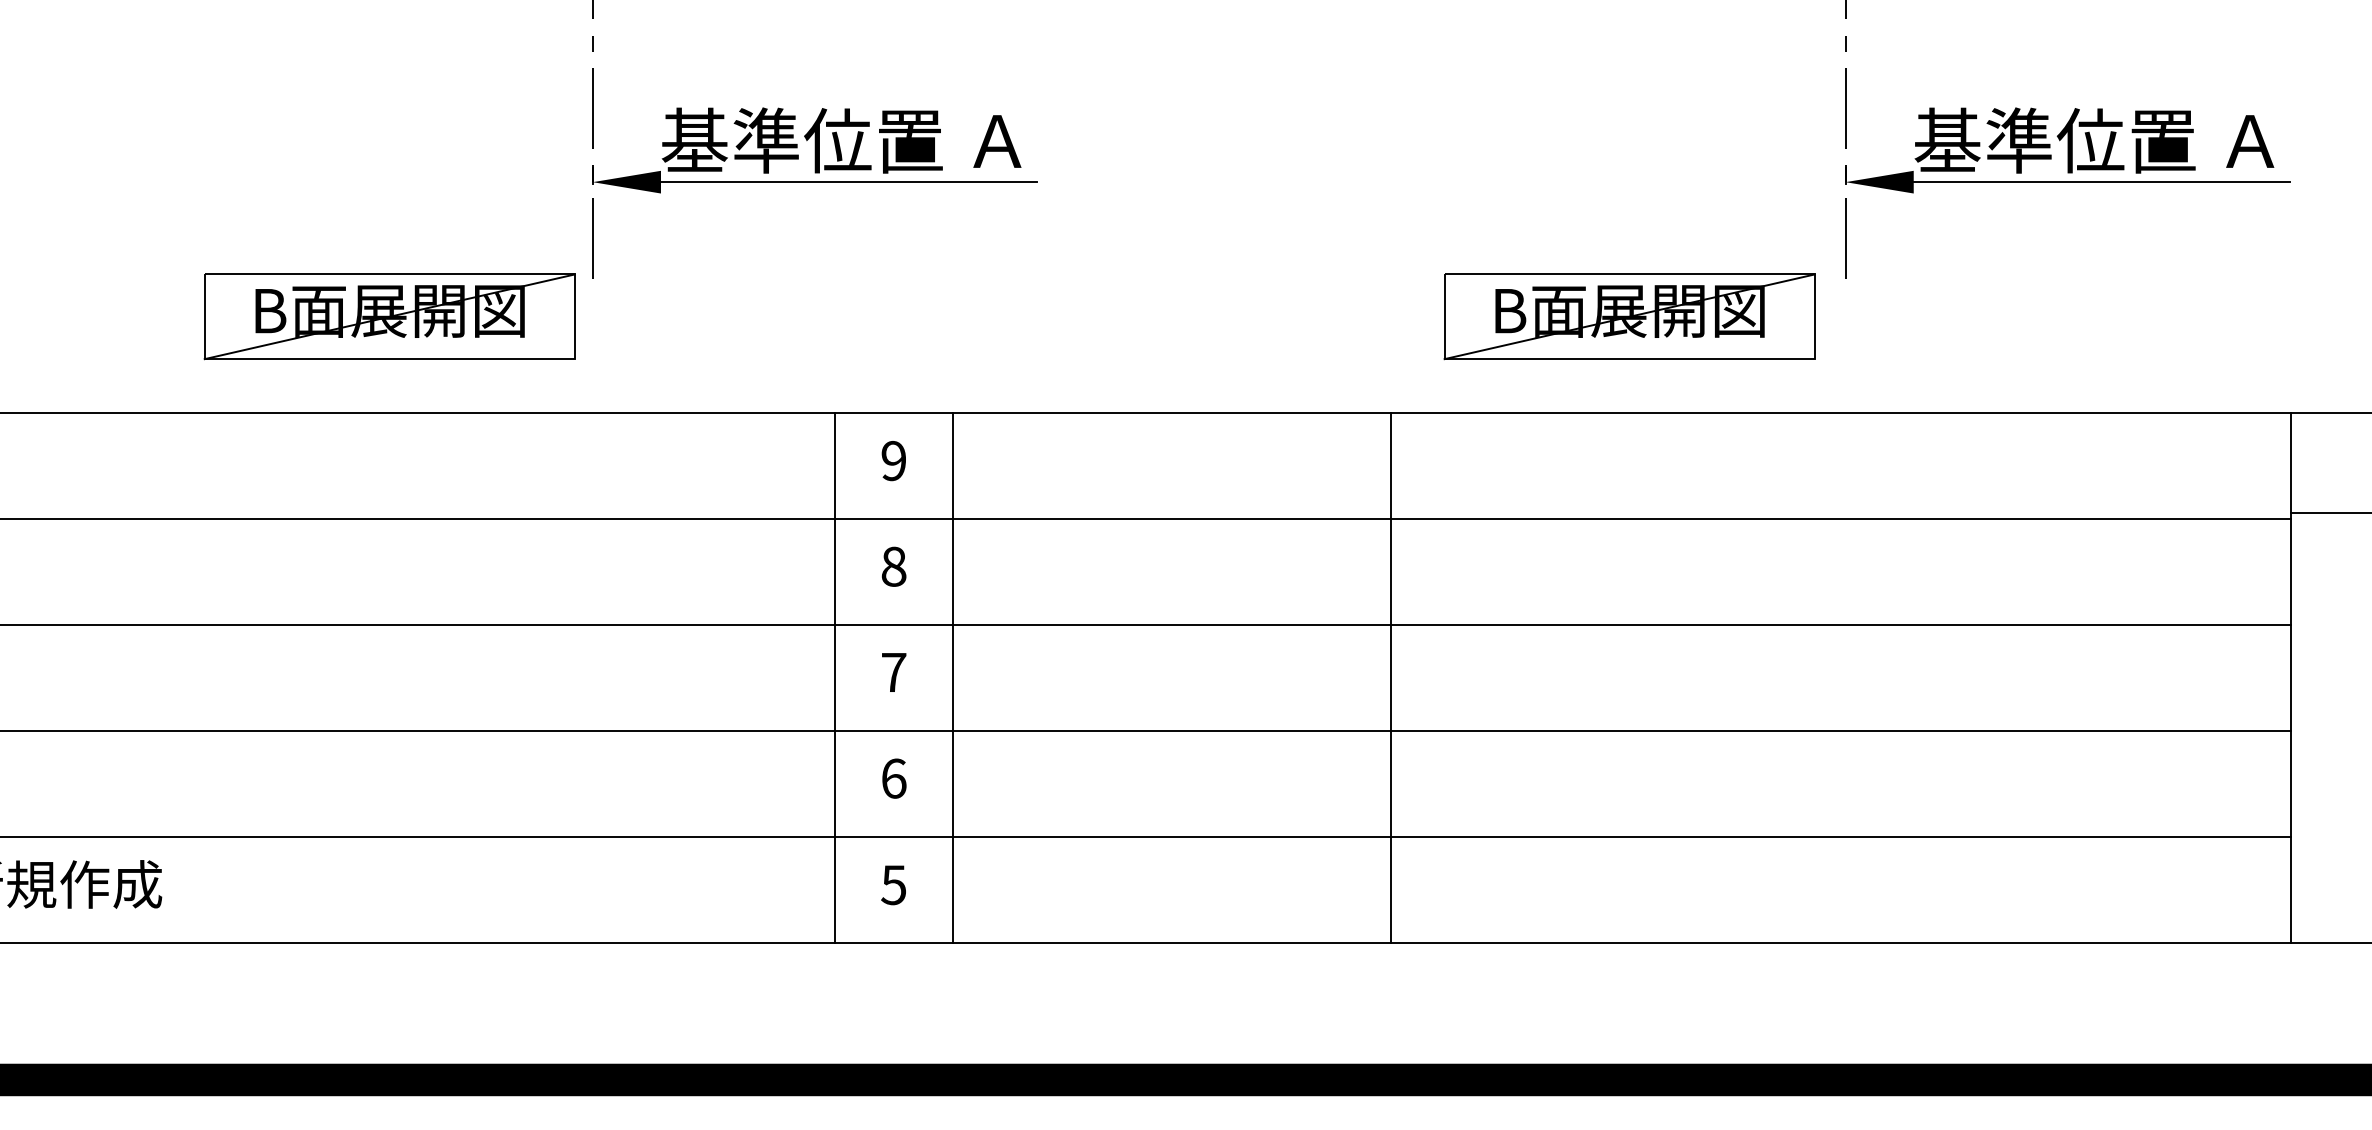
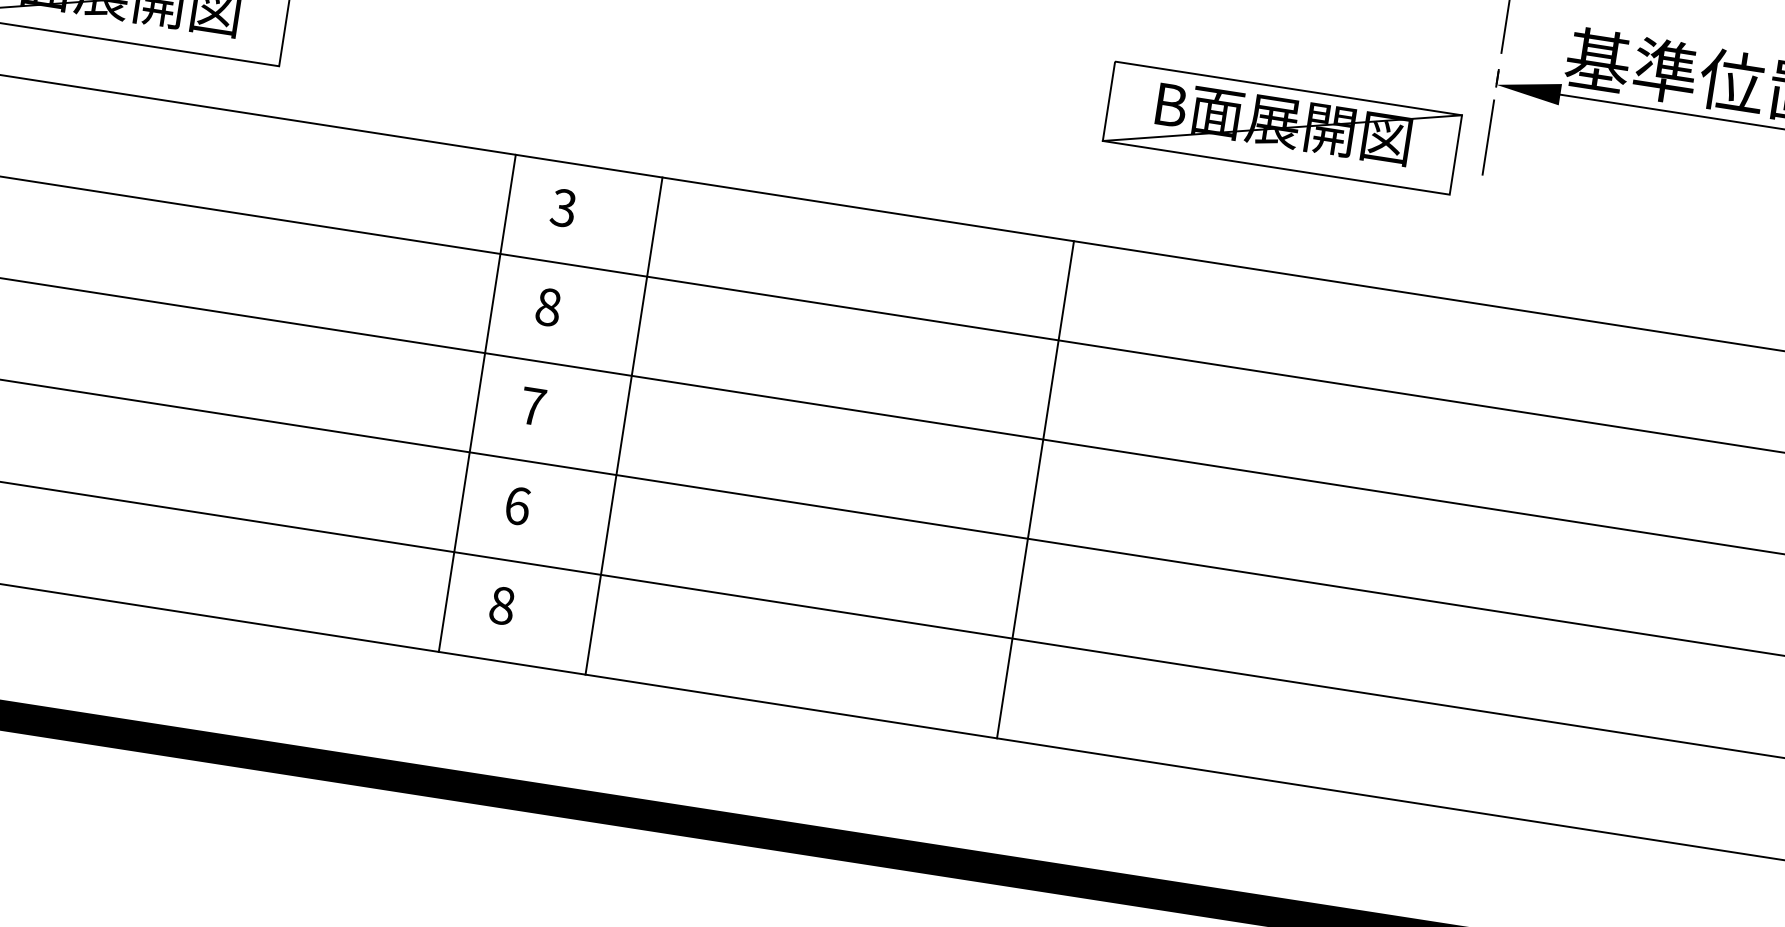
part: (1629, 316) -> (1282, 127), moved
text: (893, 461) -> (563, 208), 9 -> 3
line: (952, 678) -> (623, 426), moved
line: (1390, 678) -> (1035, 489), moved
text: (893, 885) -> (501, 606), 5 -> 8

